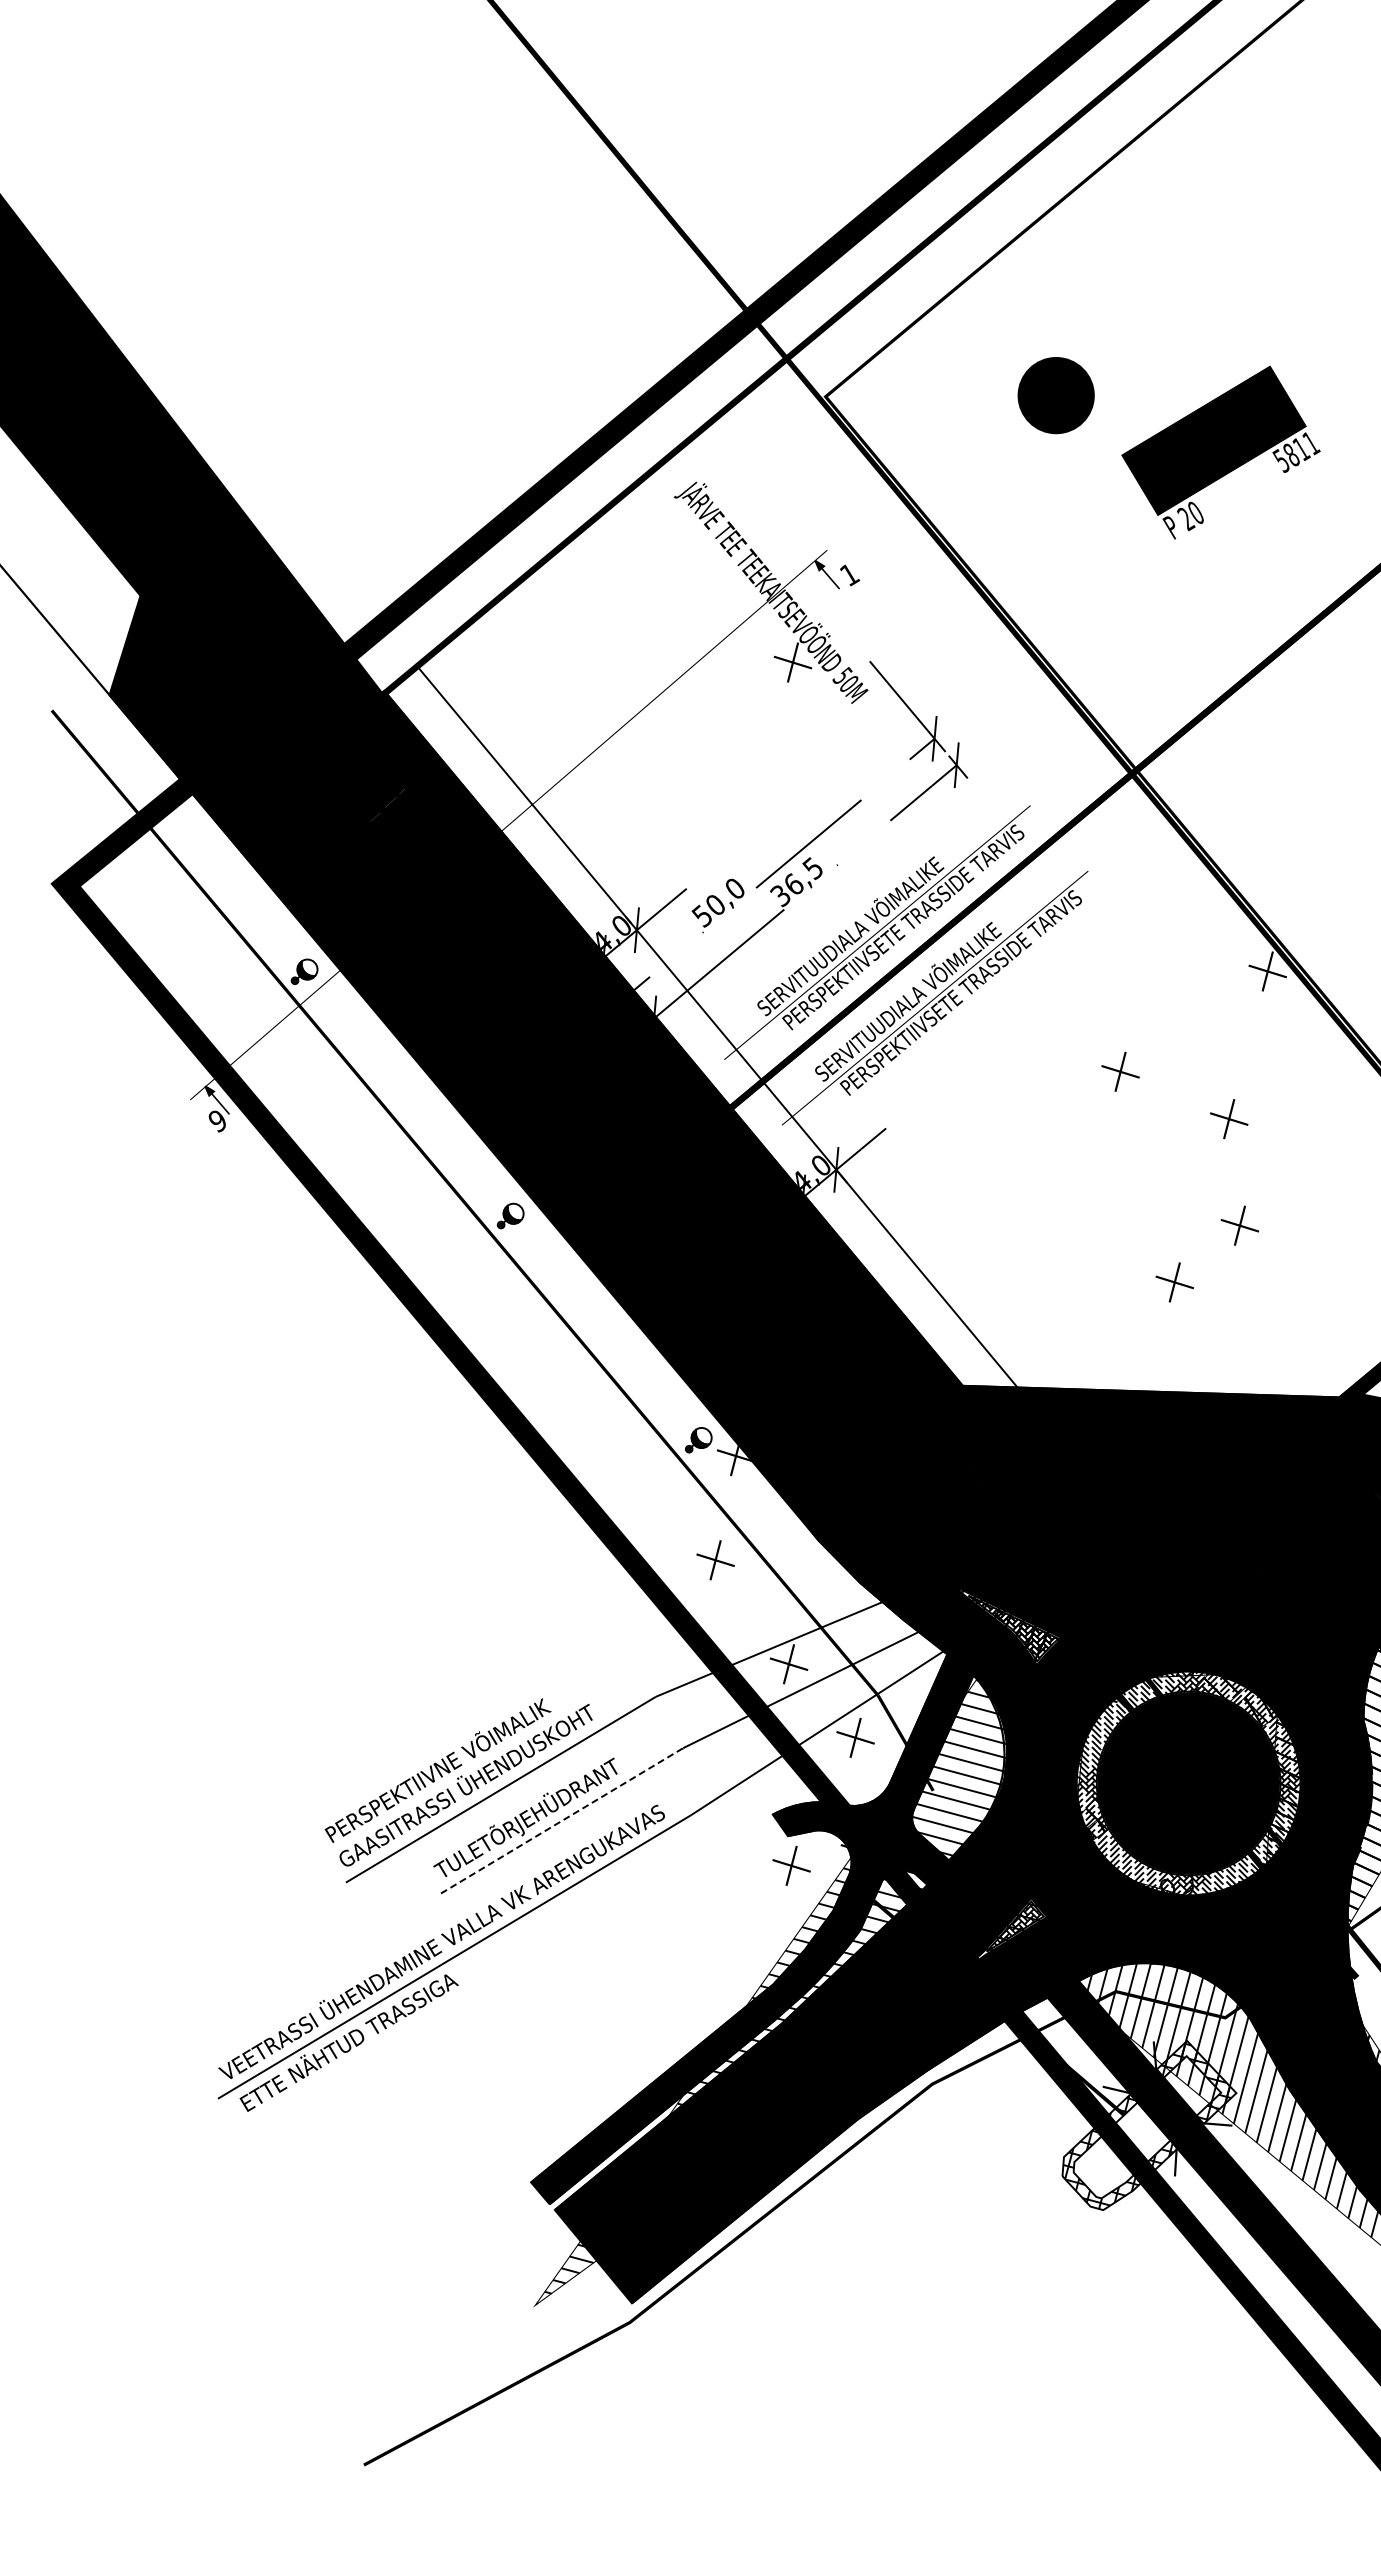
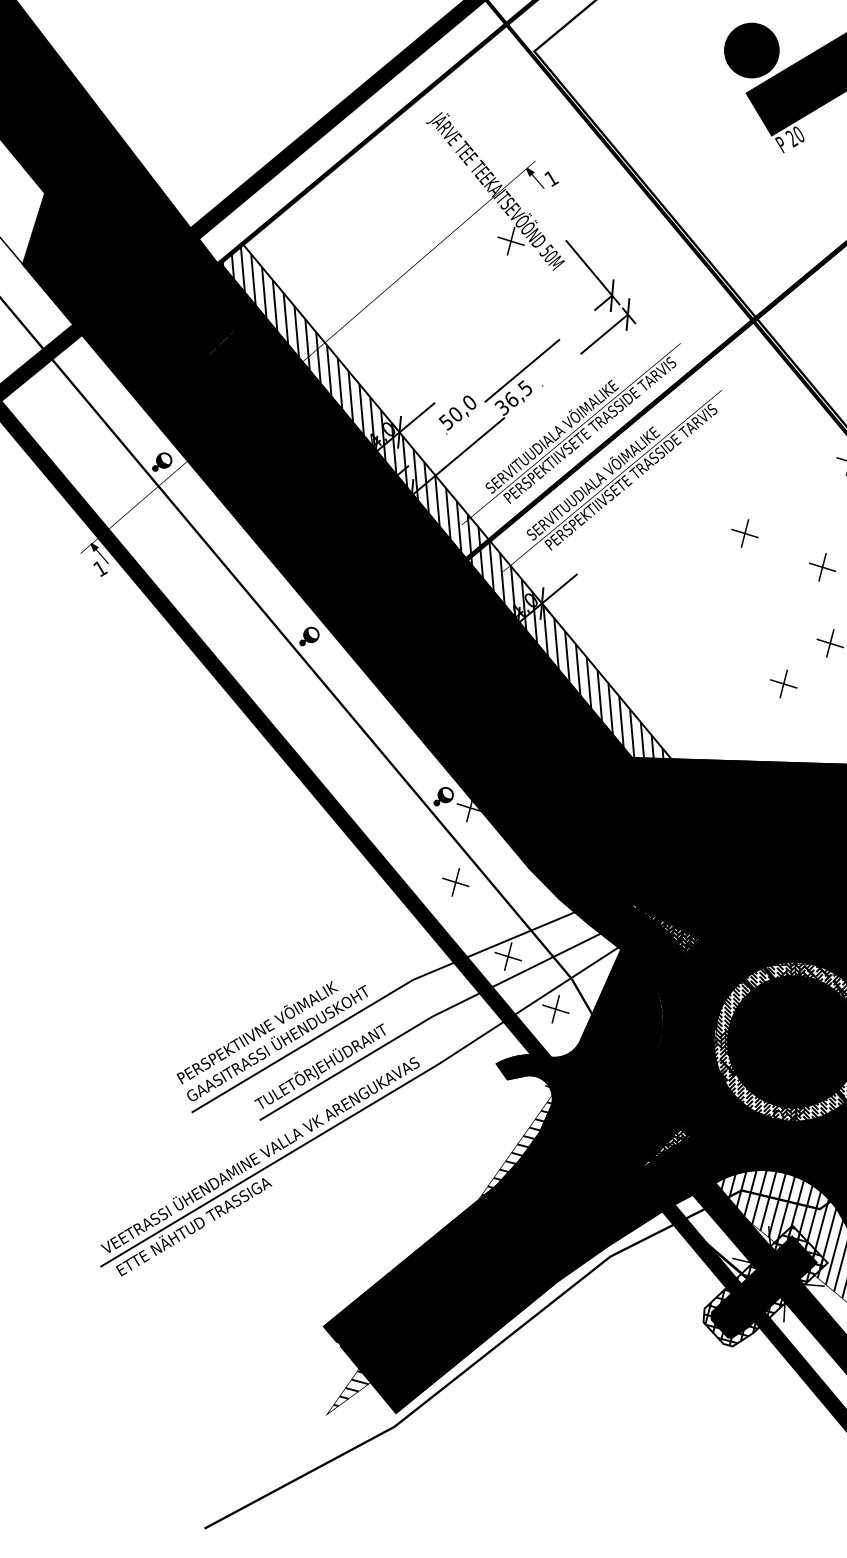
part: (1055, 395) -> (751, 50), moved
hatch: (697, 1028) -> (442, 502), added
text: (218, 1121) -> (100, 569), 9 -> 1
line: (562, 1820) -> (346, 1068), dashed -> solid
part: (791, 1865) -> (509, 1100), removed
fill: (776, 1942) -> (499, 1155), added
fill: (1147, 2127) -> (764, 1287), added

